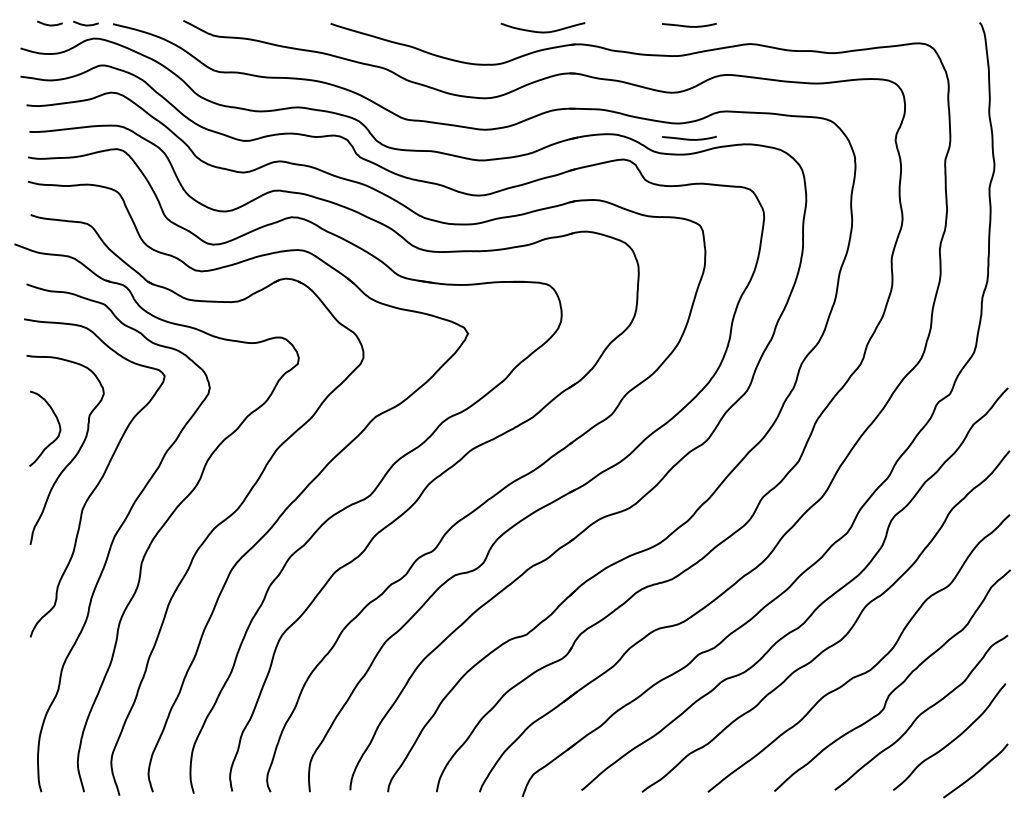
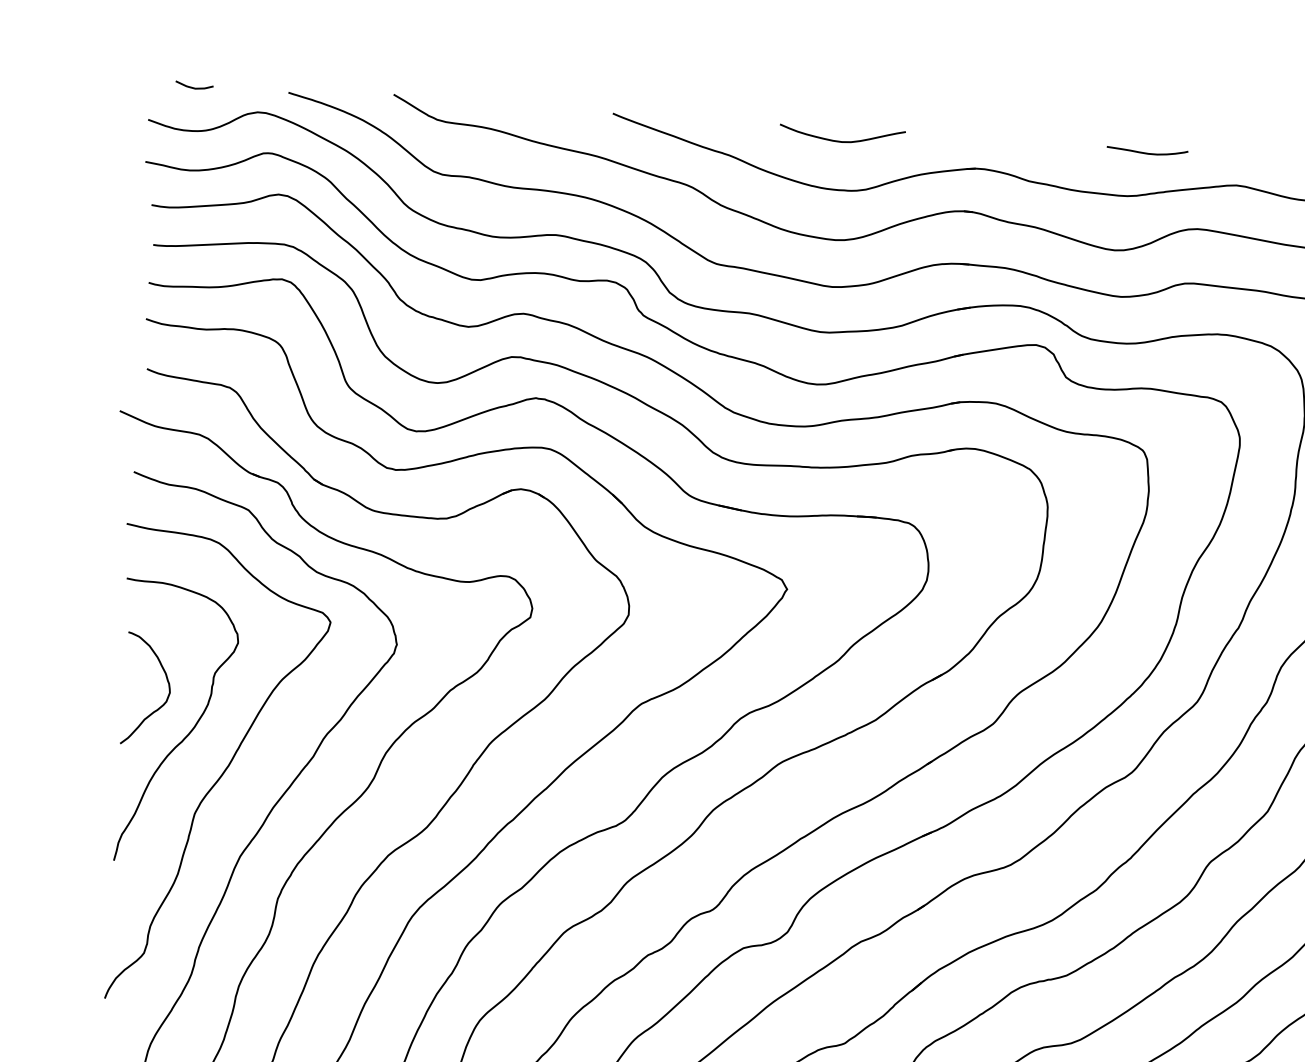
curve: (85, 24) -> (247, 90), removed
curve: (542, 31) -> (841, 140), moved
curve: (689, 138) -> (1136, 320), removed

